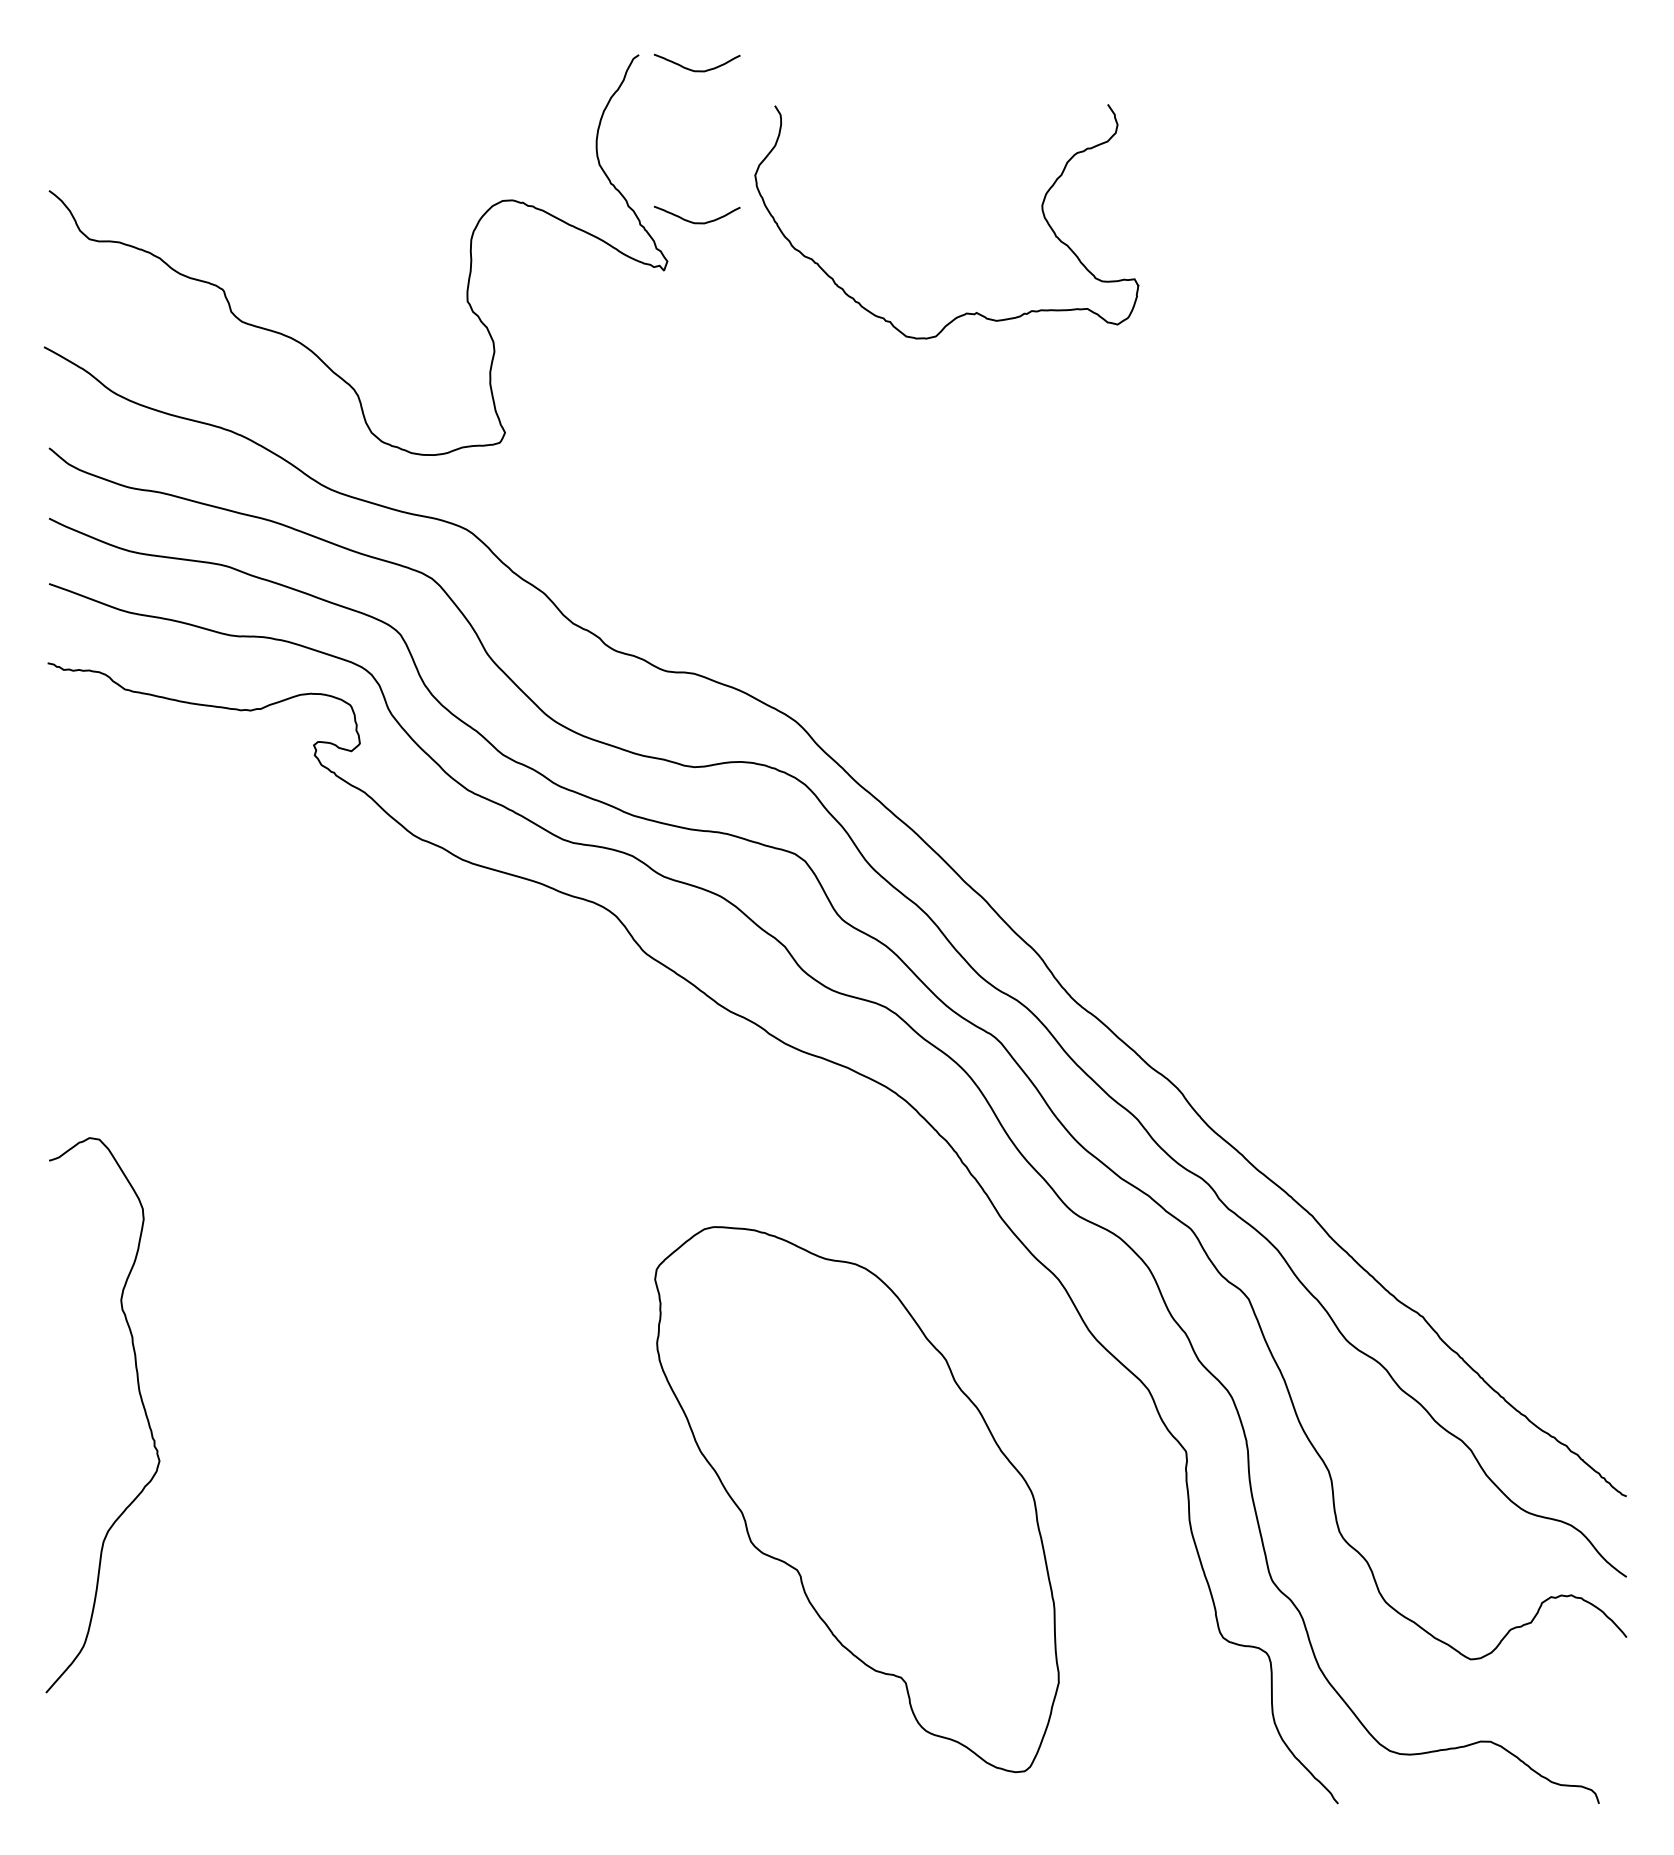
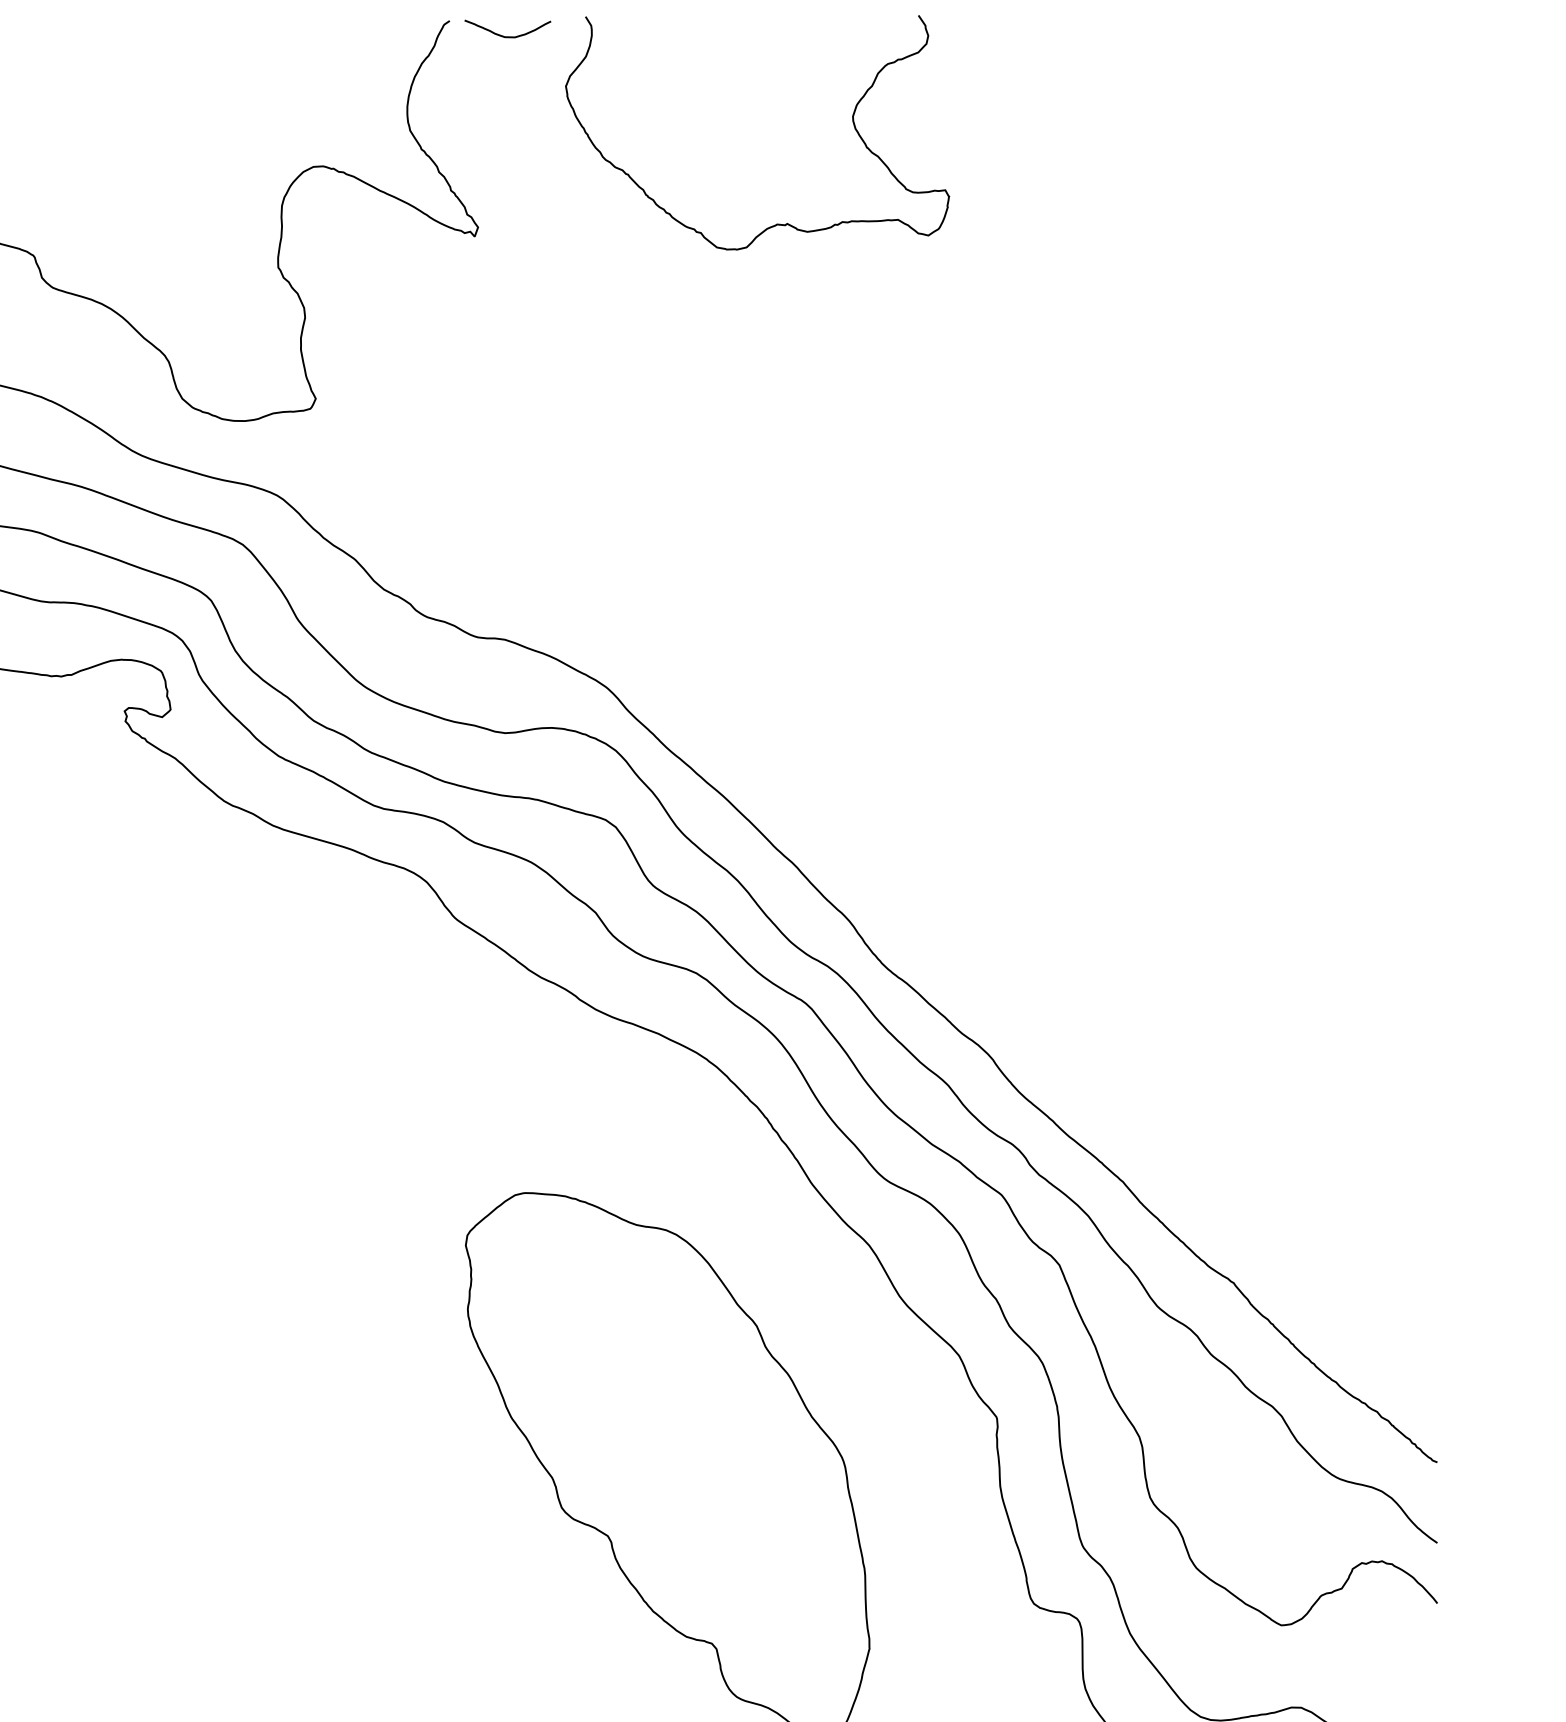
curve: (696, 222) -> (507, 188), removed
curve: (966, 312) -> (777, 223), moved

